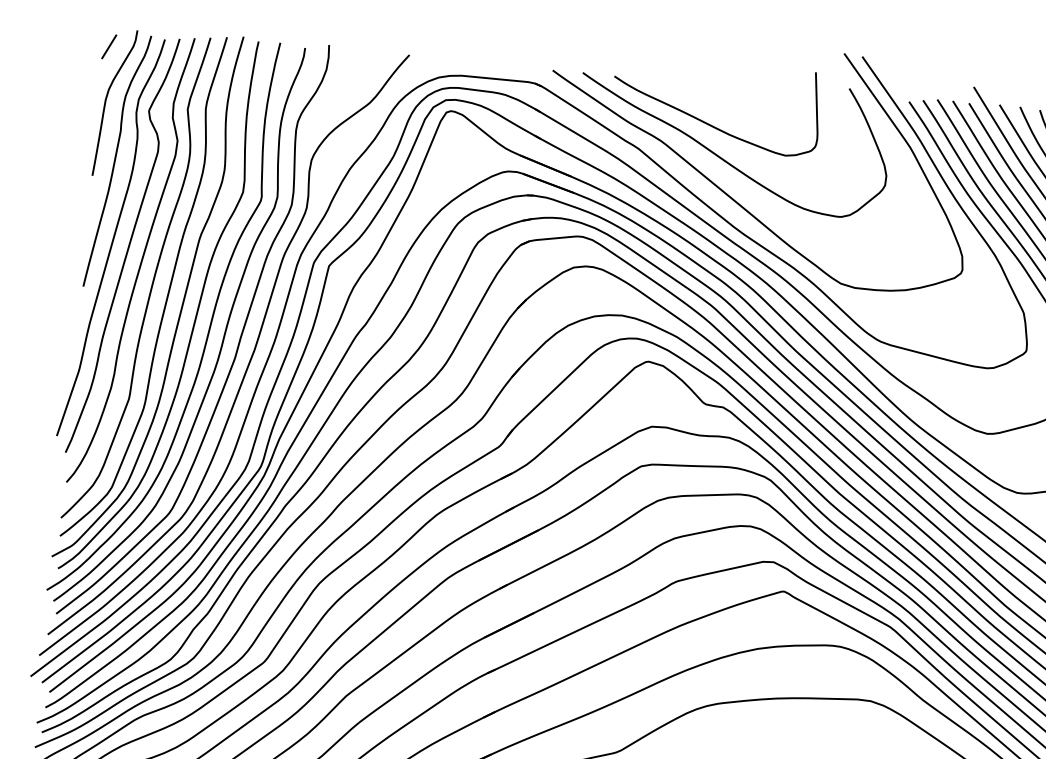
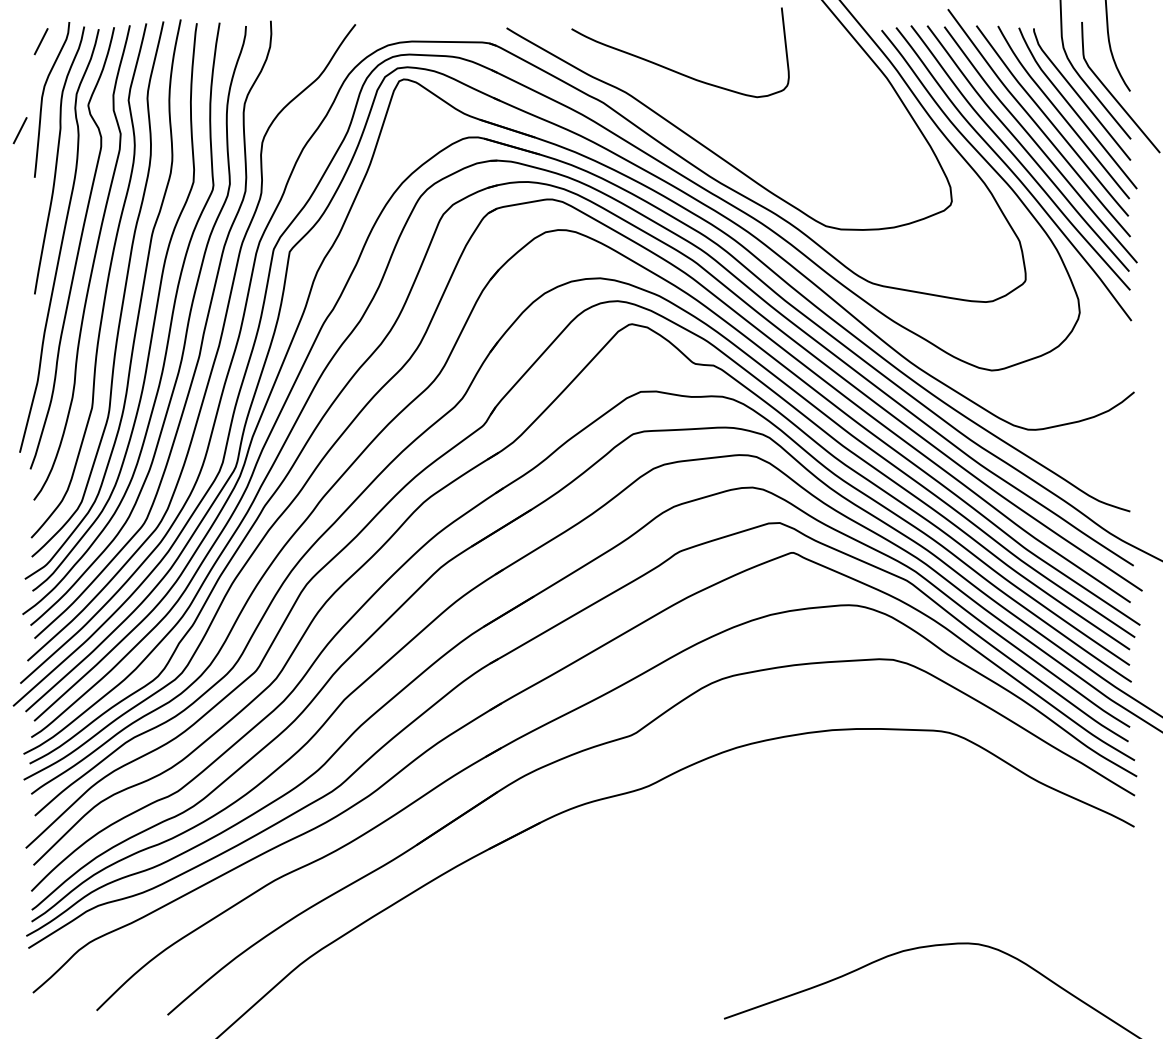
line: (81, 129) -> (19, 130), added
curve: (723, 158) -> (692, 105), removed

